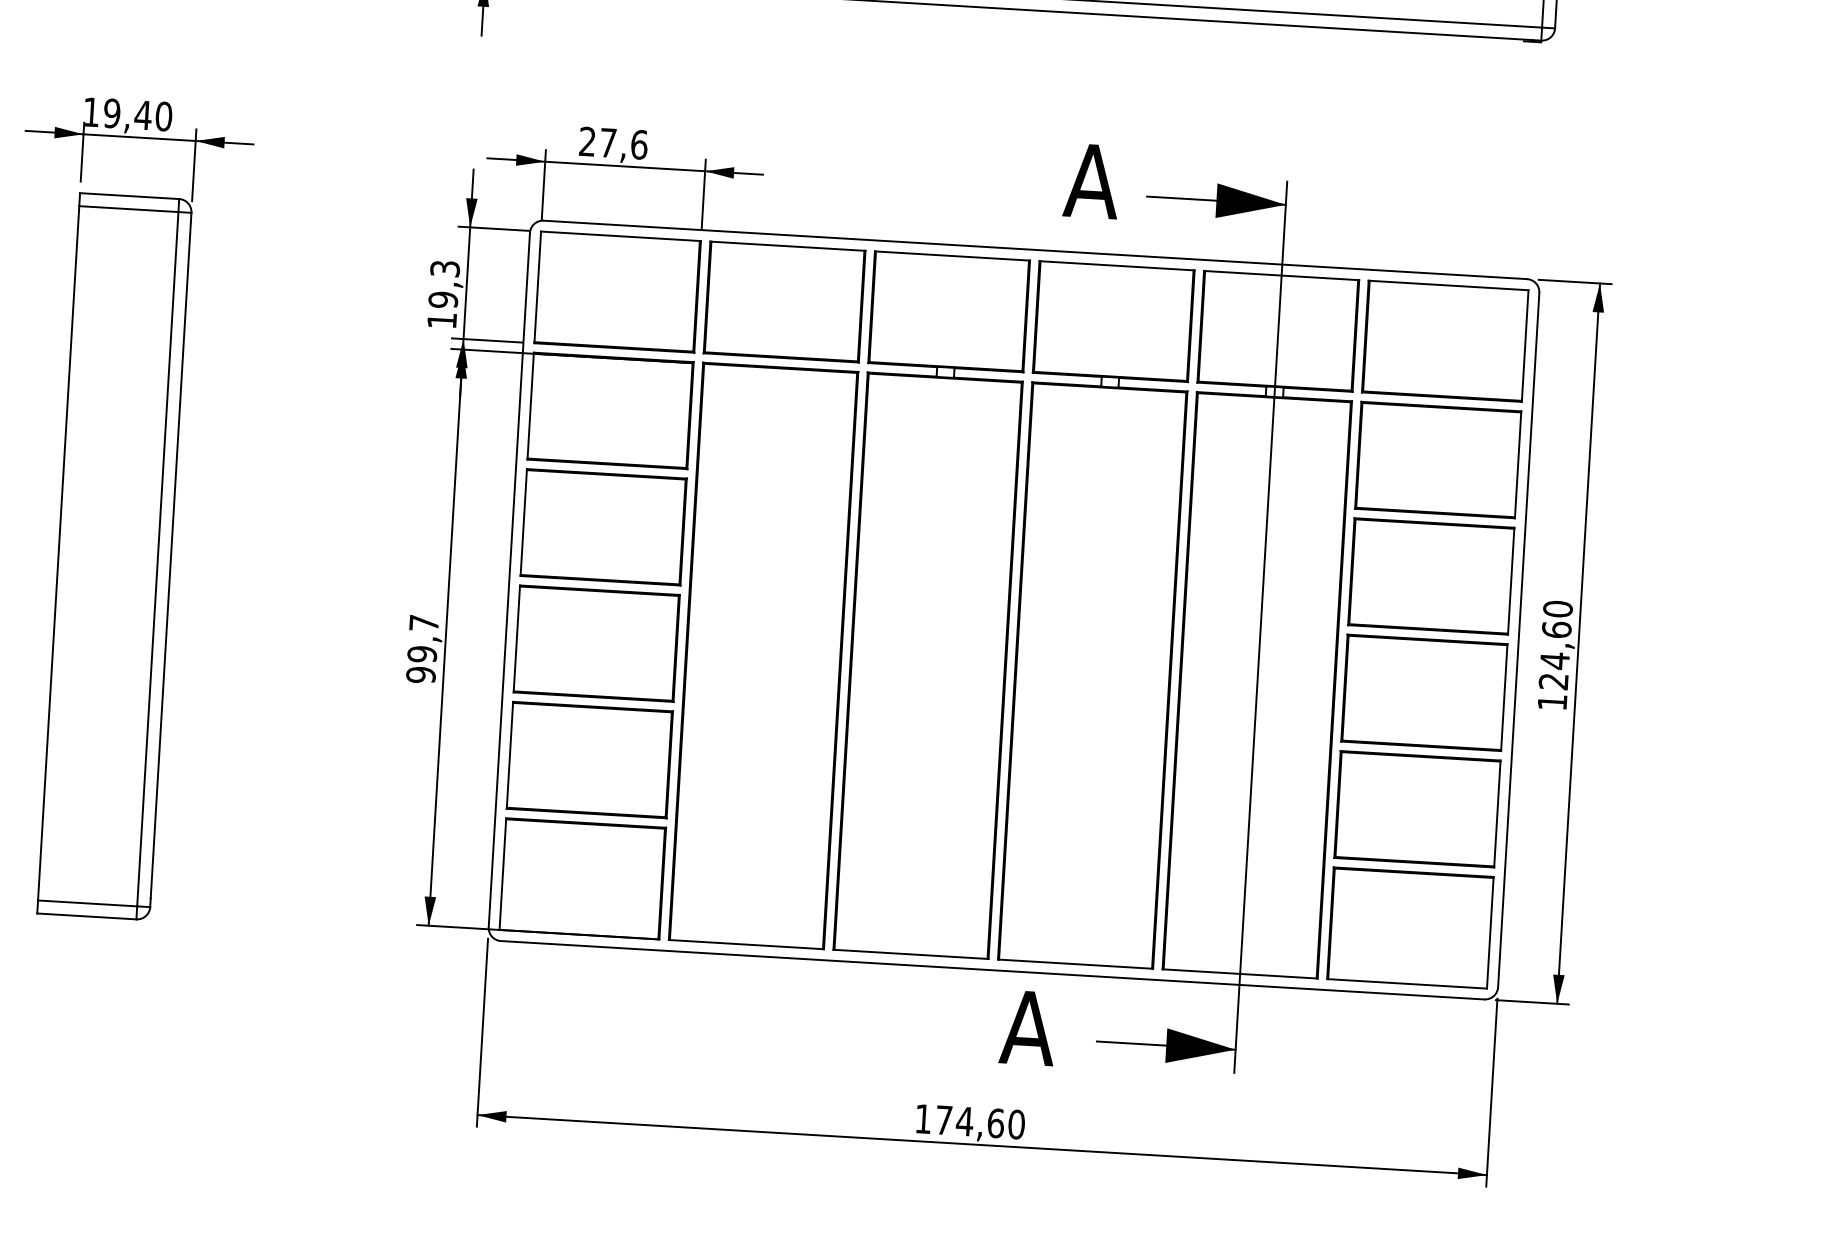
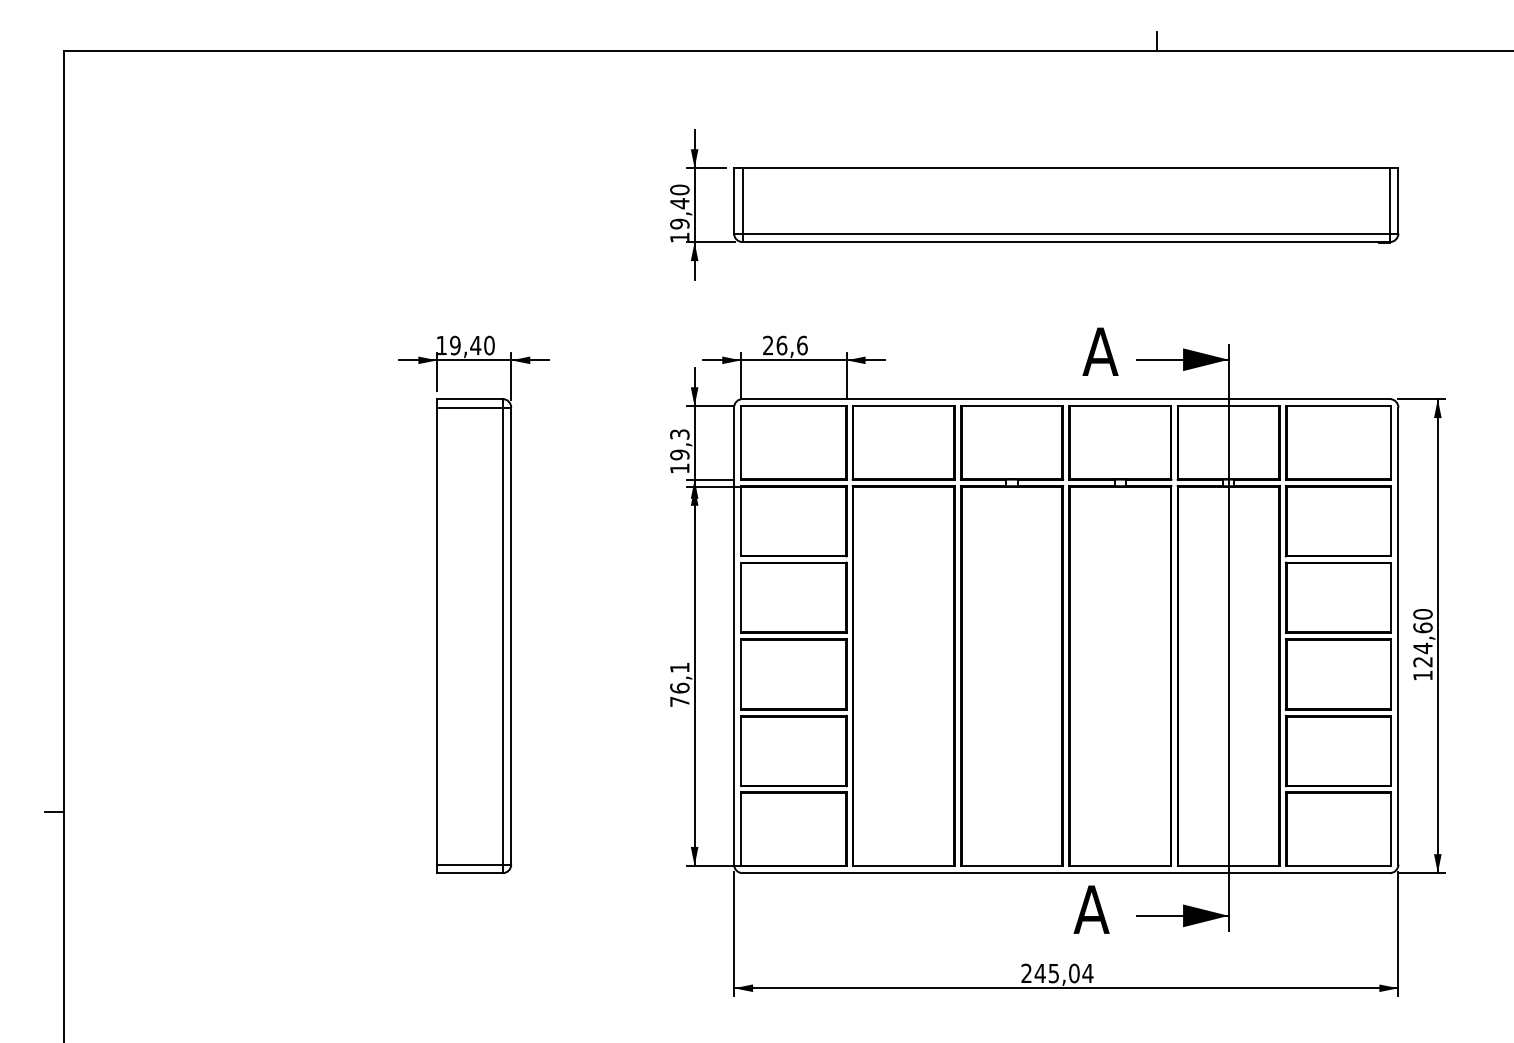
text: (607, 142) -> (781, 345), 27,6 -> 26,6
text: (422, 648) -> (679, 684), 99,7 -> 76,1
text: (970, 1121) -> (1057, 973), 174,60 -> 245,04

